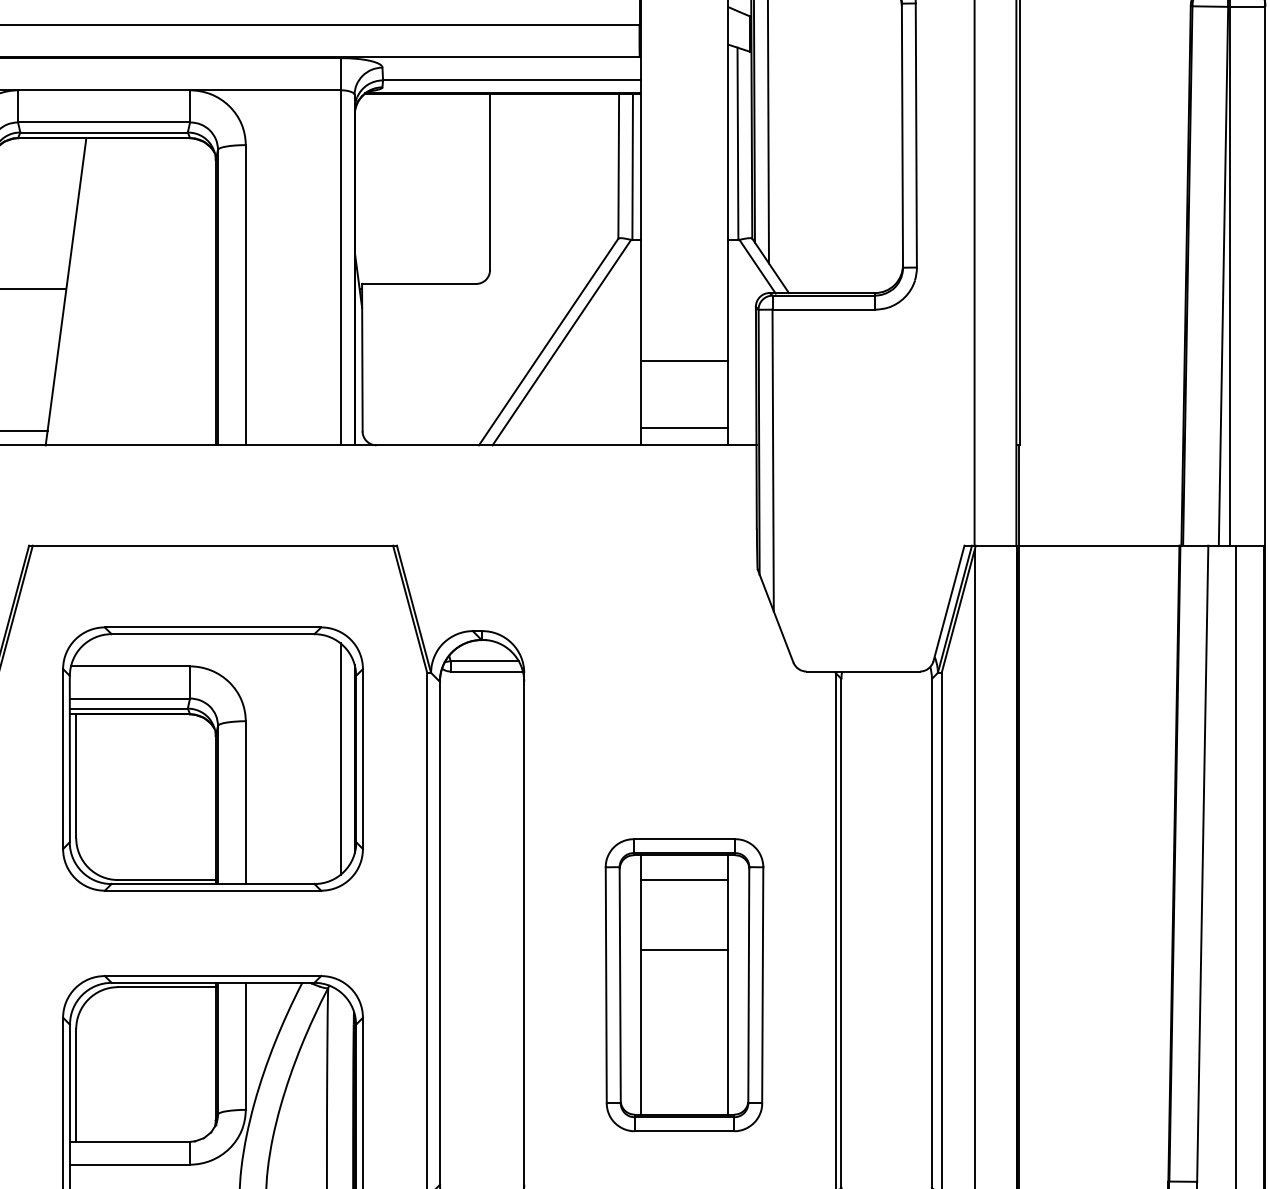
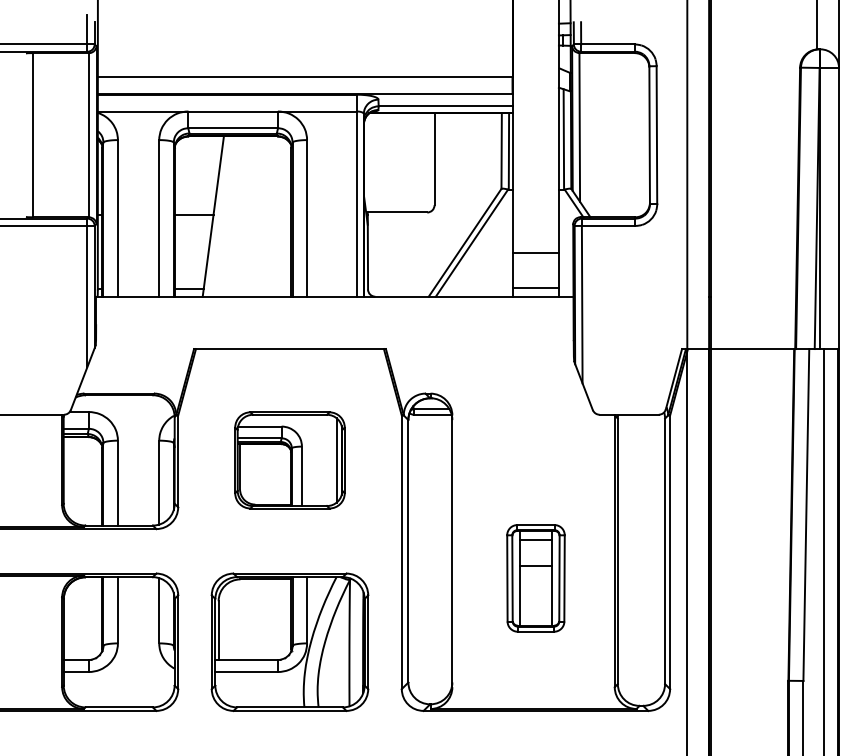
part: (212, 759) -> (289, 460), size x0.7
part: (683, 985) -> (535, 578), size x0.7

